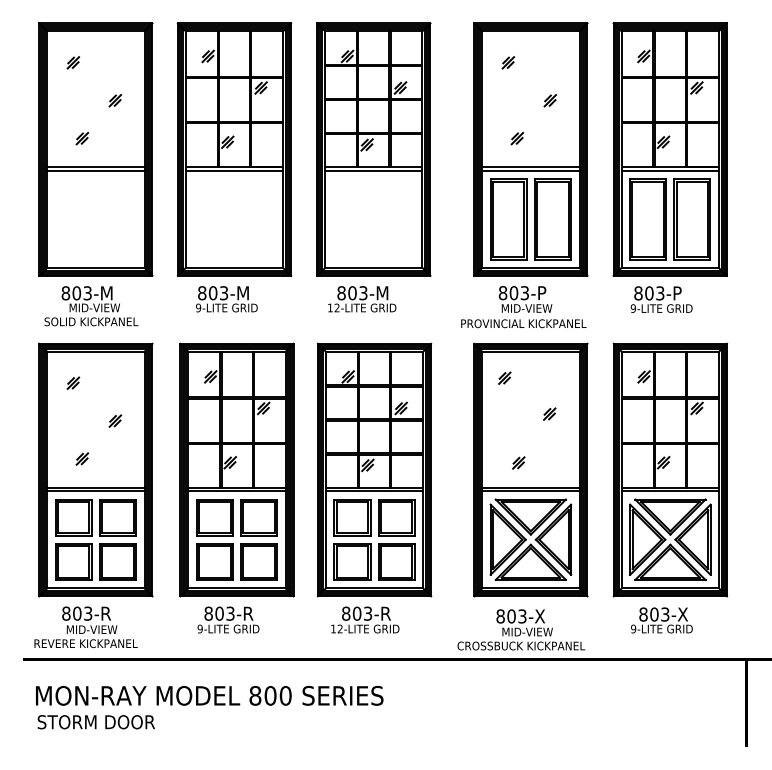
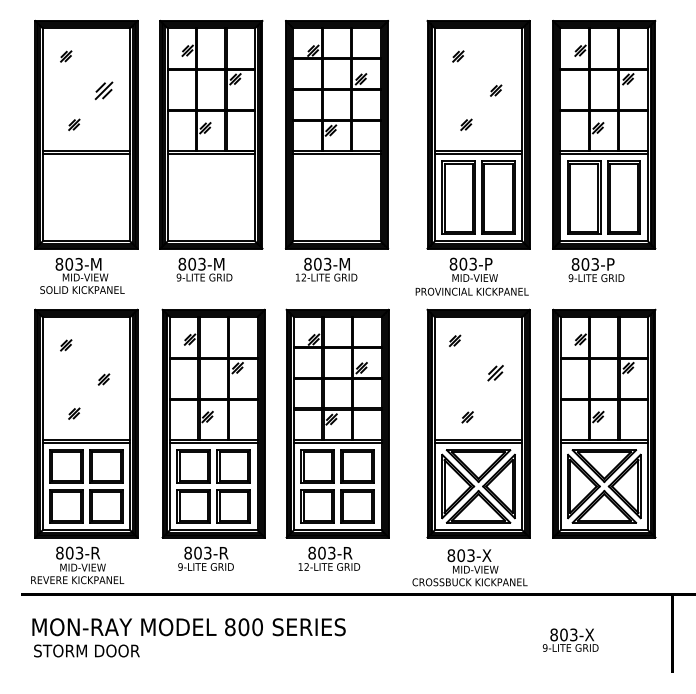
part: (114, 100) -> (103, 90), size x1.6
part: (549, 414) -> (495, 373), size x1.4
text: (661, 619) -> (570, 639), moved

